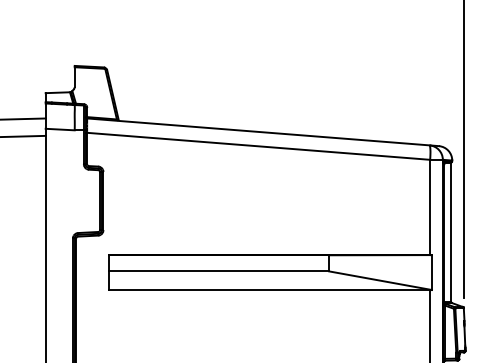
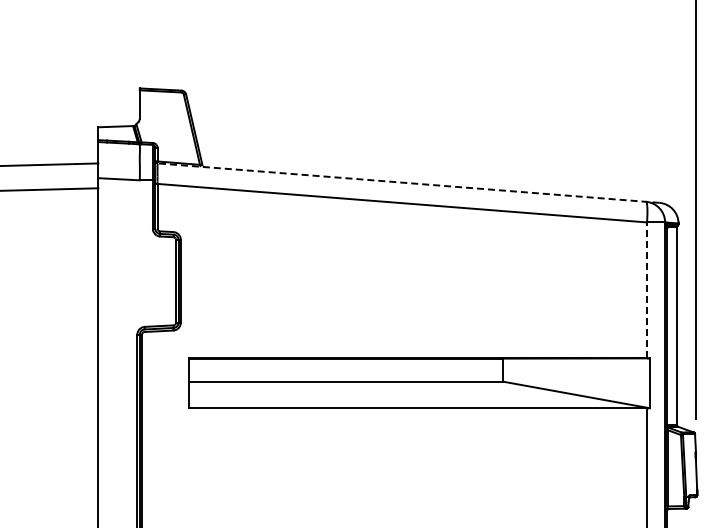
line: (263, 132) -> (408, 183), solid -> dashed
line: (429, 207) -> (646, 290), solid -> dashed

